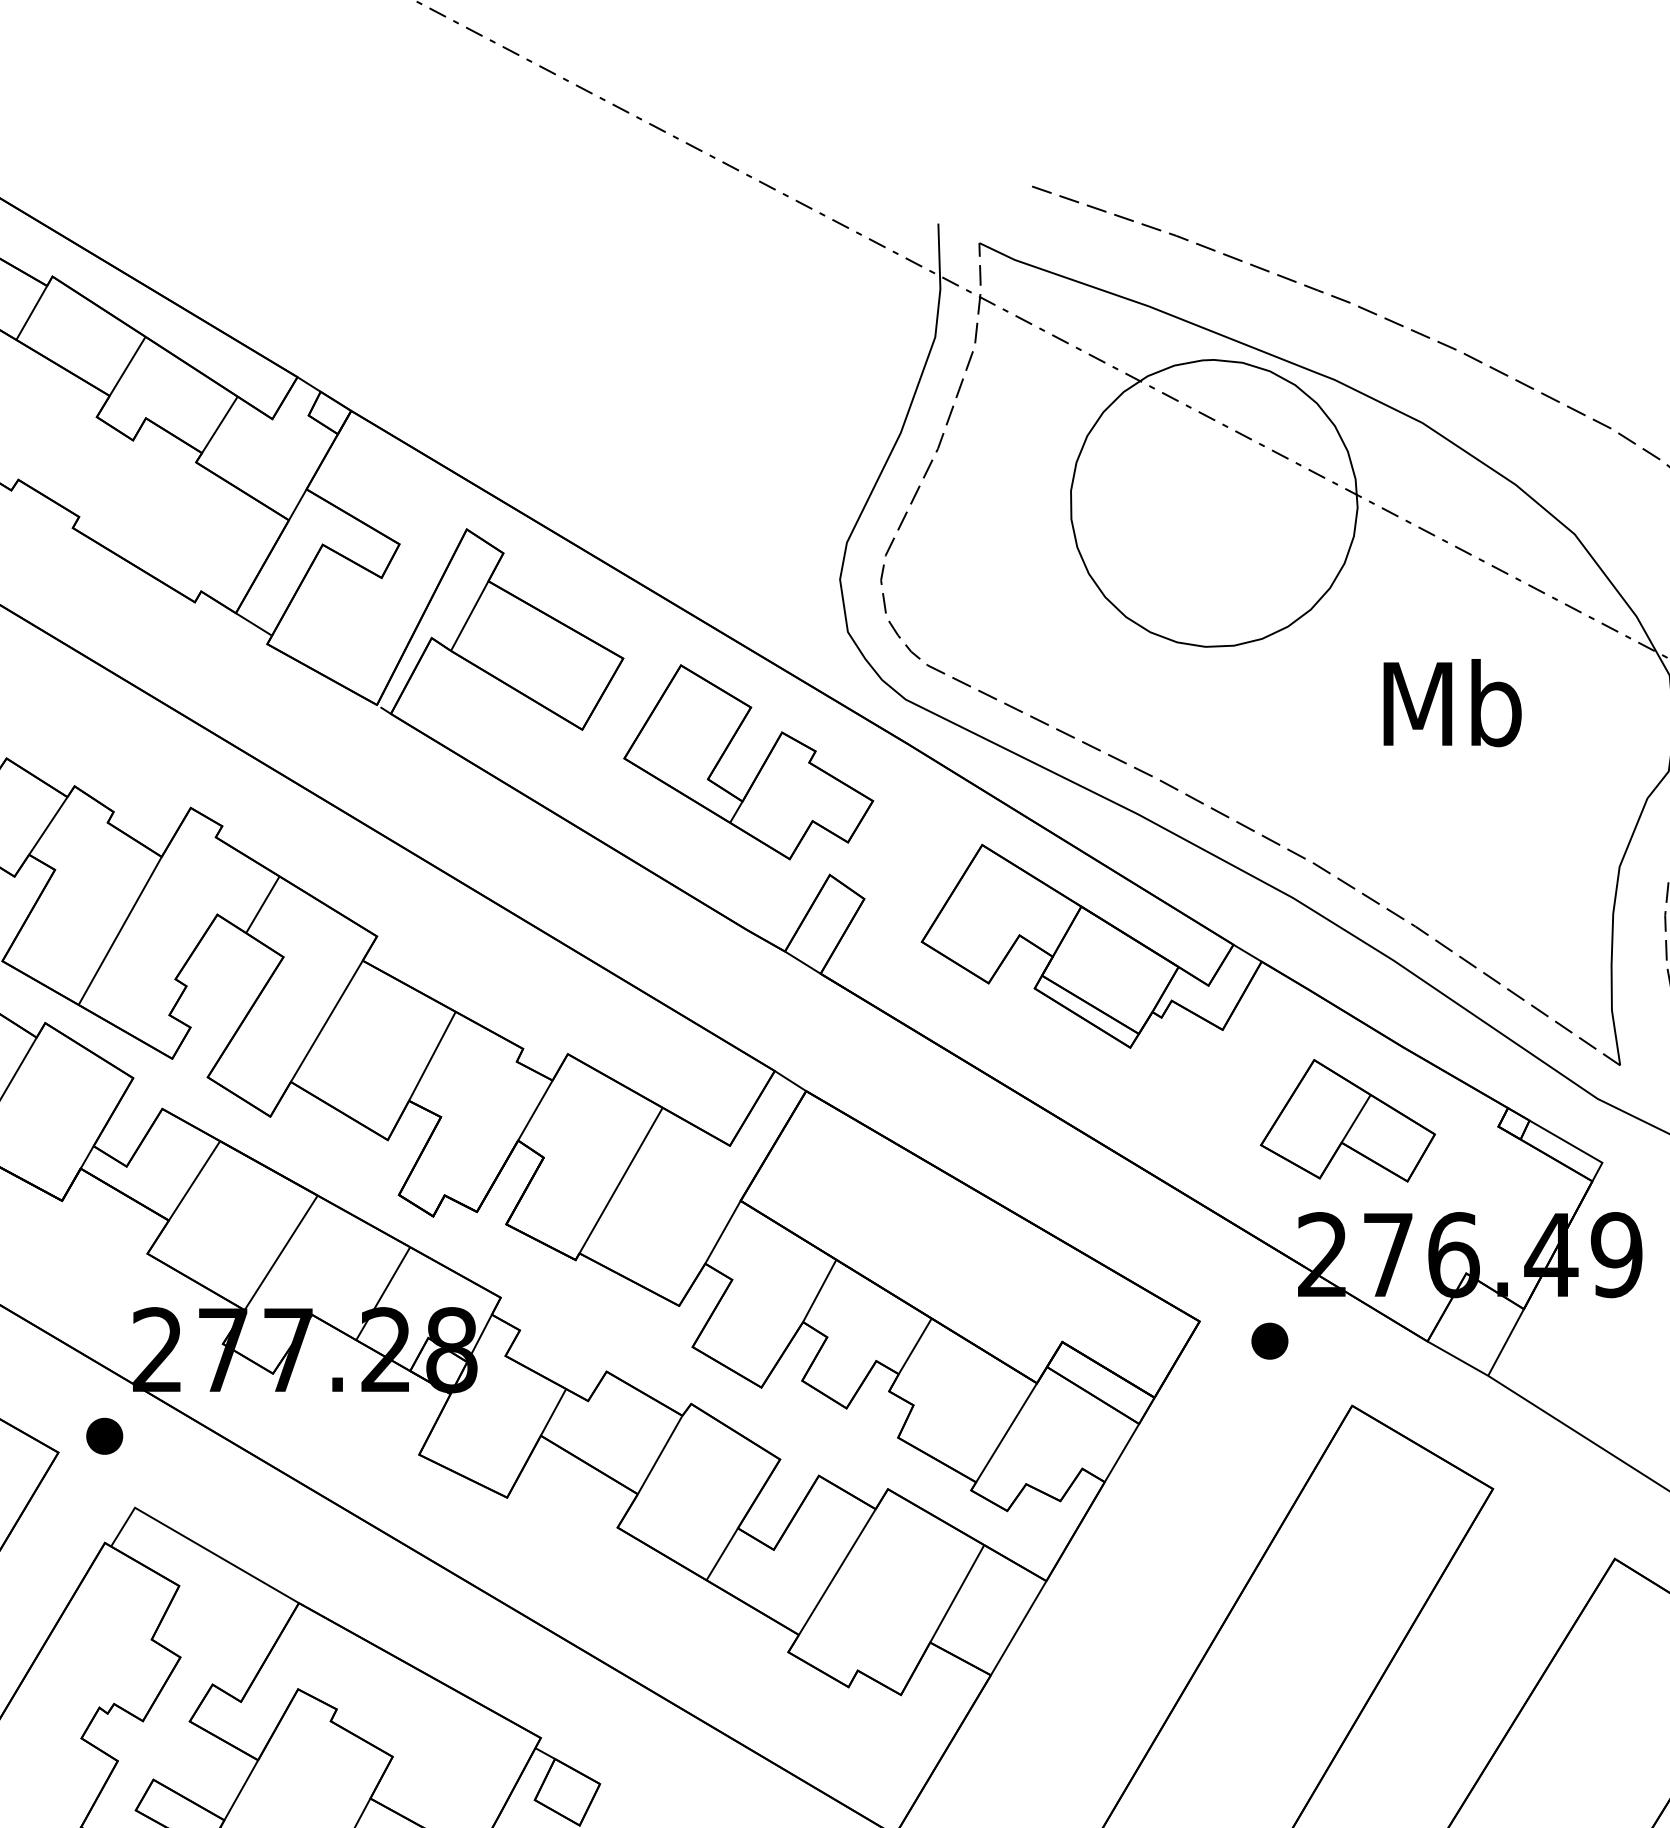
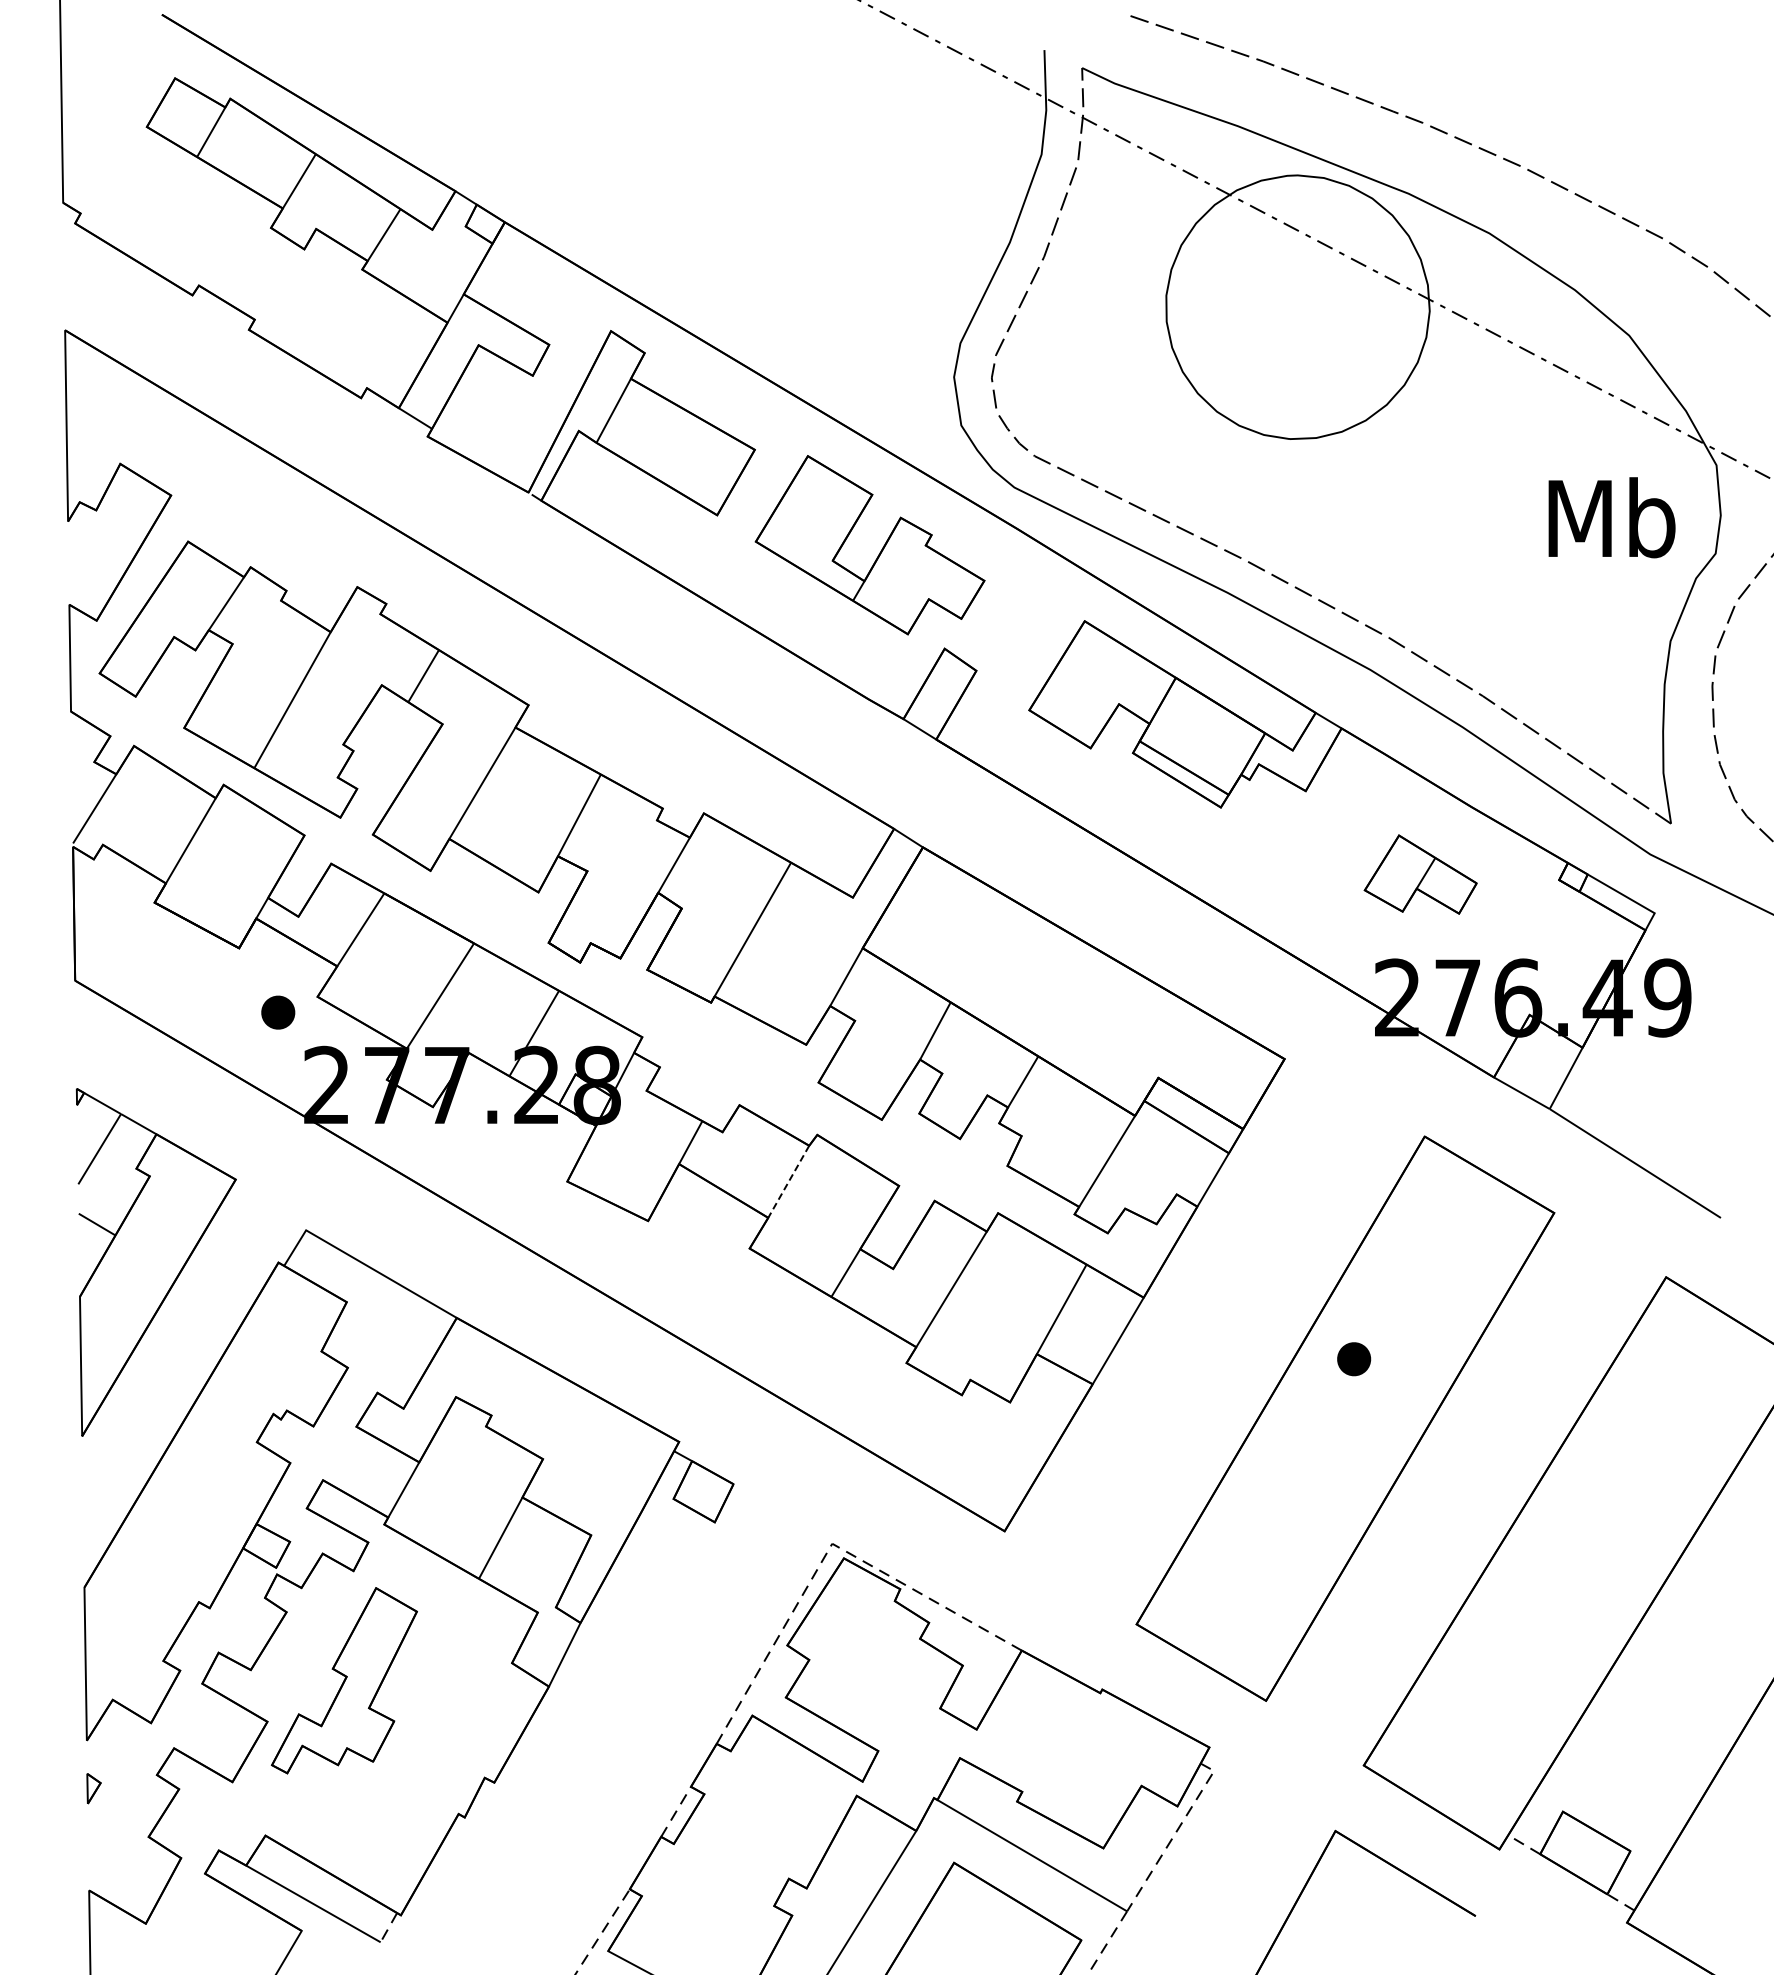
text: (1452, 702) -> (1611, 517), moved
part: (1347, 1120) -> (1420, 874), size x0.7
part: (1270, 1341) -> (1354, 1359), moved
part: (104, 1436) -> (278, 1012), moved
line: (659, 1455) -> (788, 1182), solid -> dashed

